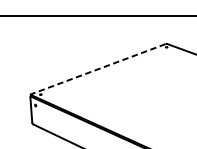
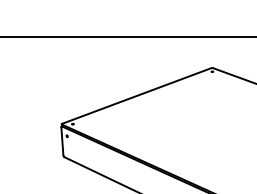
line: (98, 69) -> (136, 96), dashed -> solid

